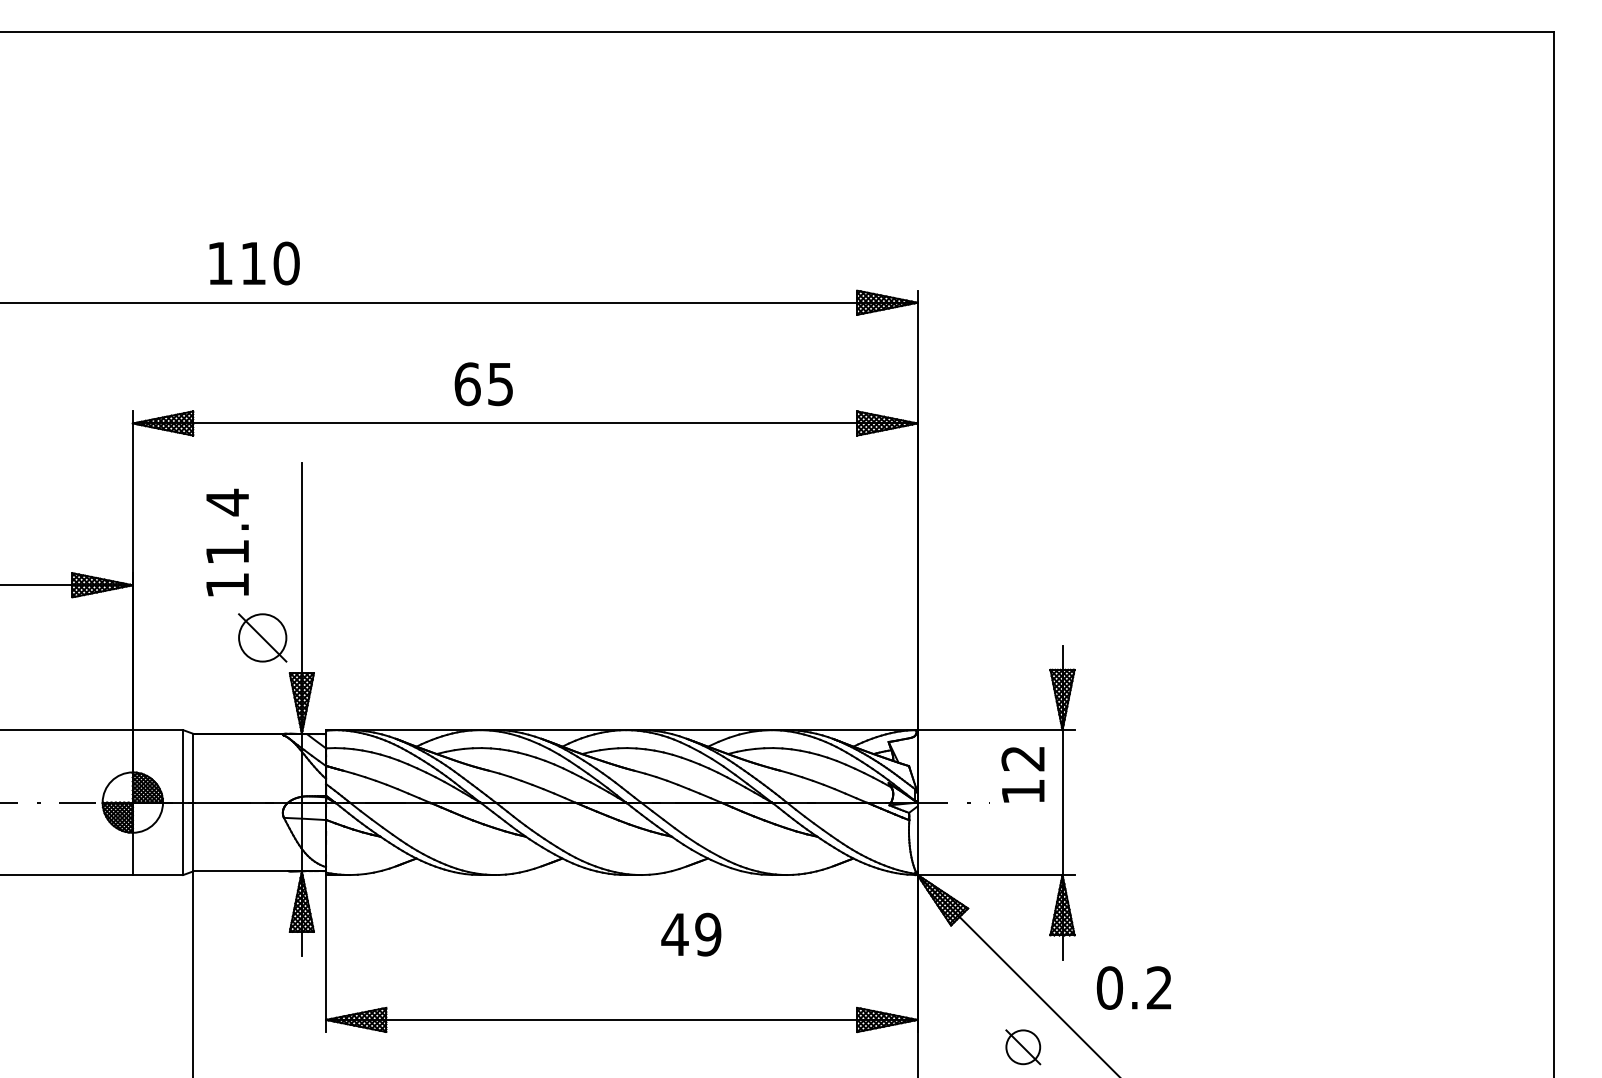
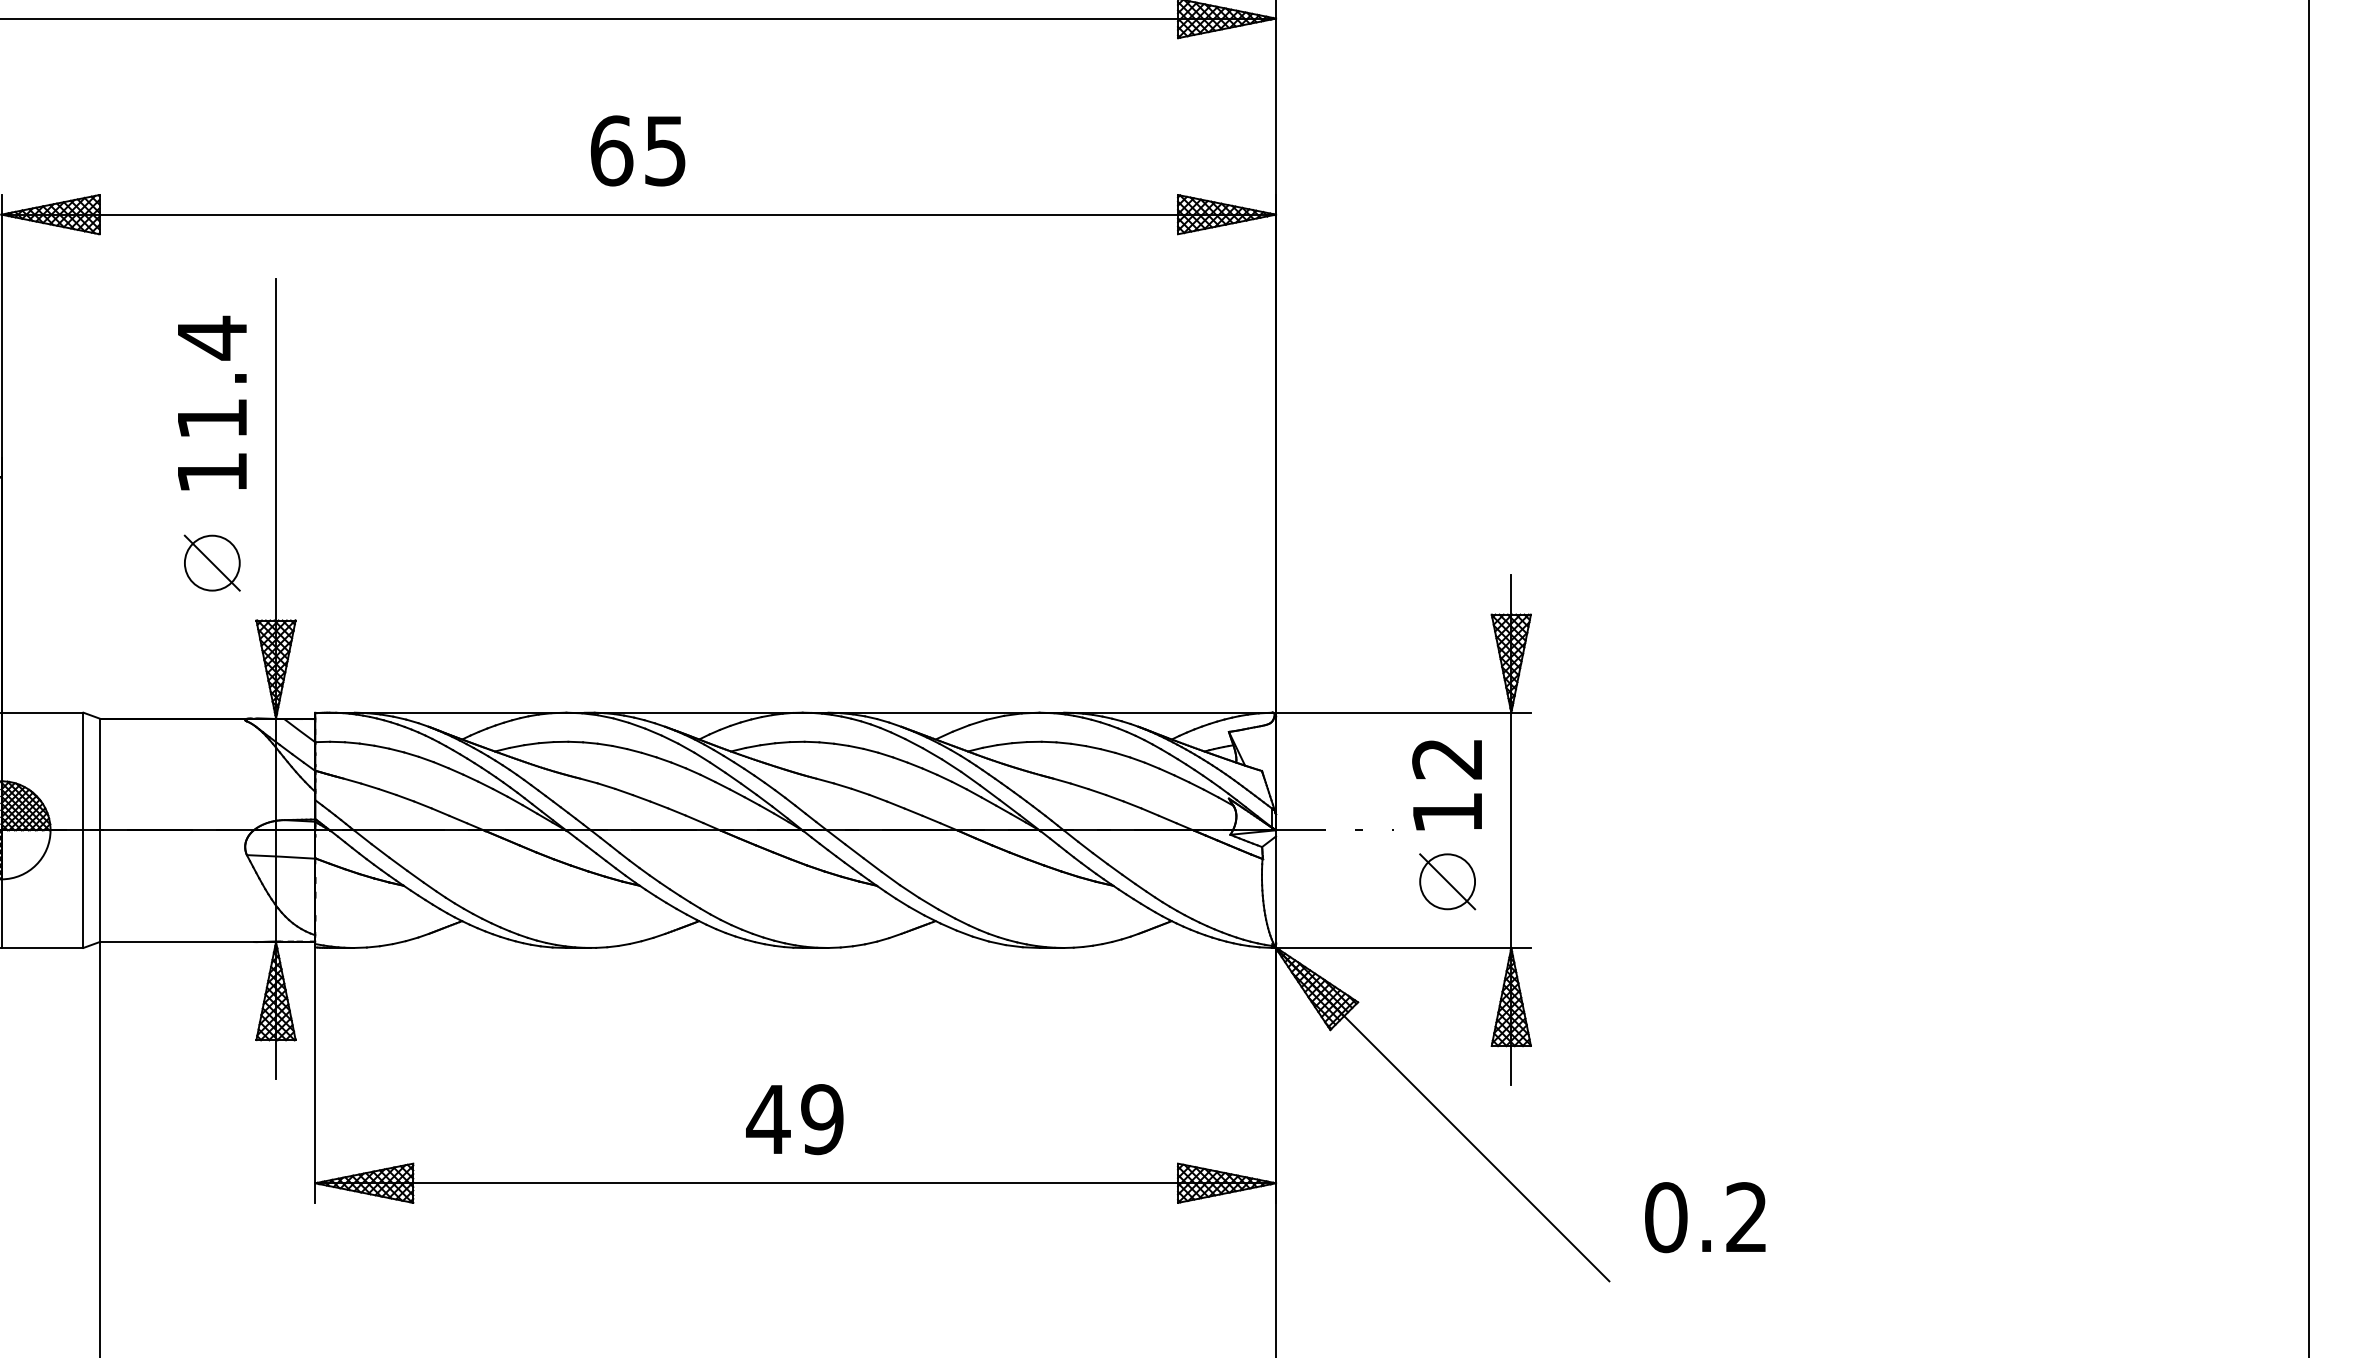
text: (483, 384) -> (637, 151), moved
text: (227, 542) -> (212, 403), moved
part: (262, 638) -> (212, 563), size x0.71
text: (691, 934) -> (795, 1119), moved
text: (1133, 987) -> (1704, 1216), moved
part: (1023, 1047) -> (1447, 882), moved

